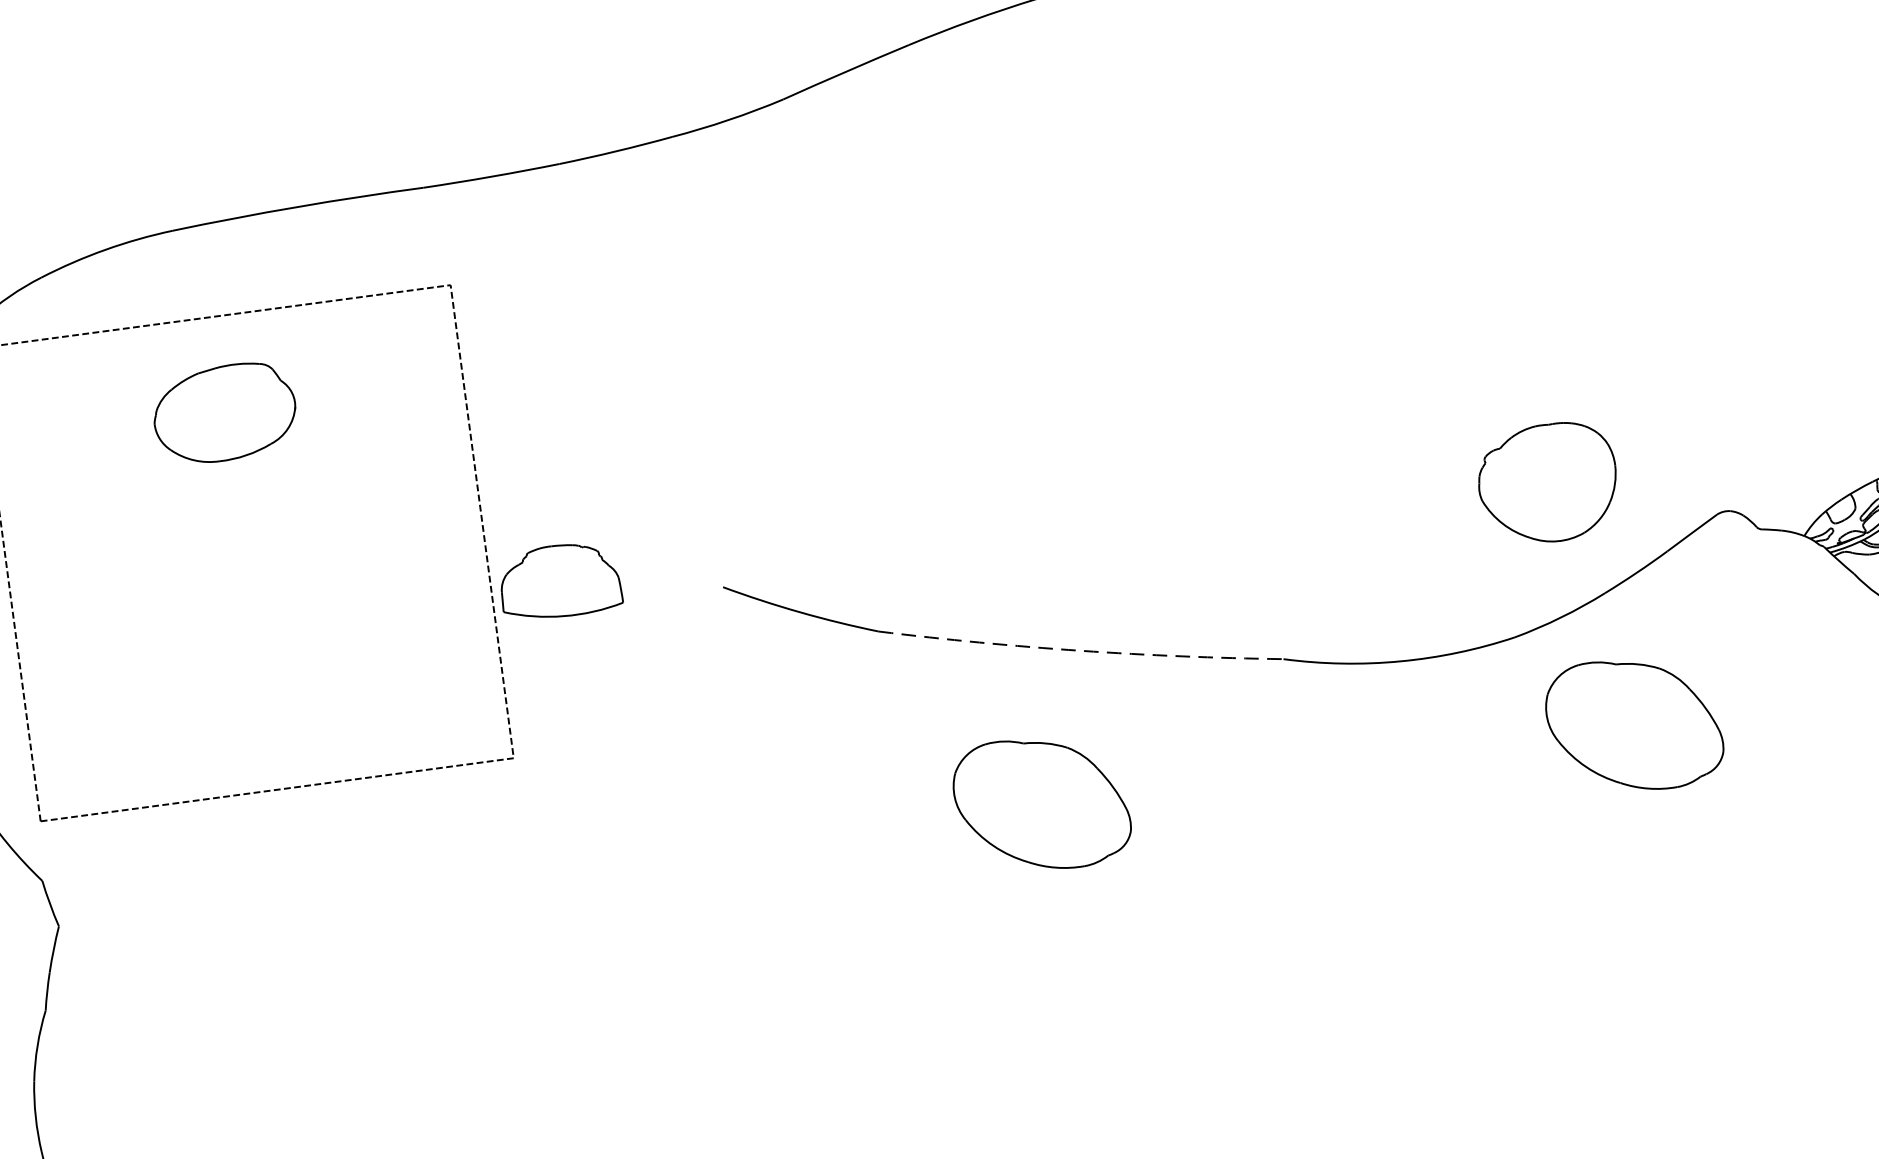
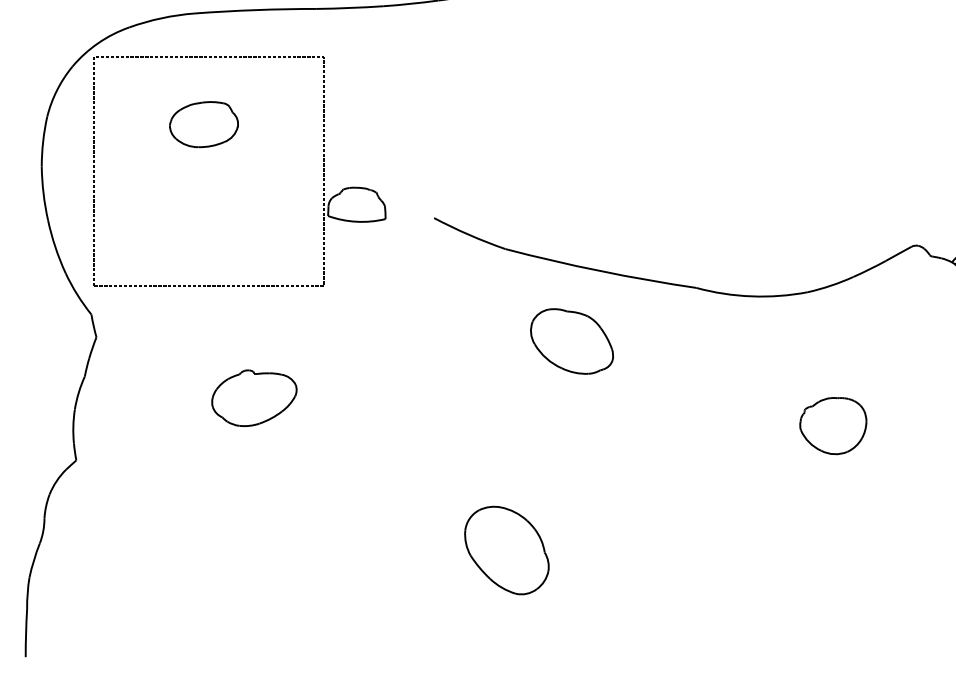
part: (223, 413) -> (203, 124), moved
part: (1548, 484) -> (833, 426), moved
arc: (1081, 651) -> (600, 271), dashed -> solid
part: (1633, 725) -> (858, 341), removed
part: (401, 1007) -> (254, 397), added

